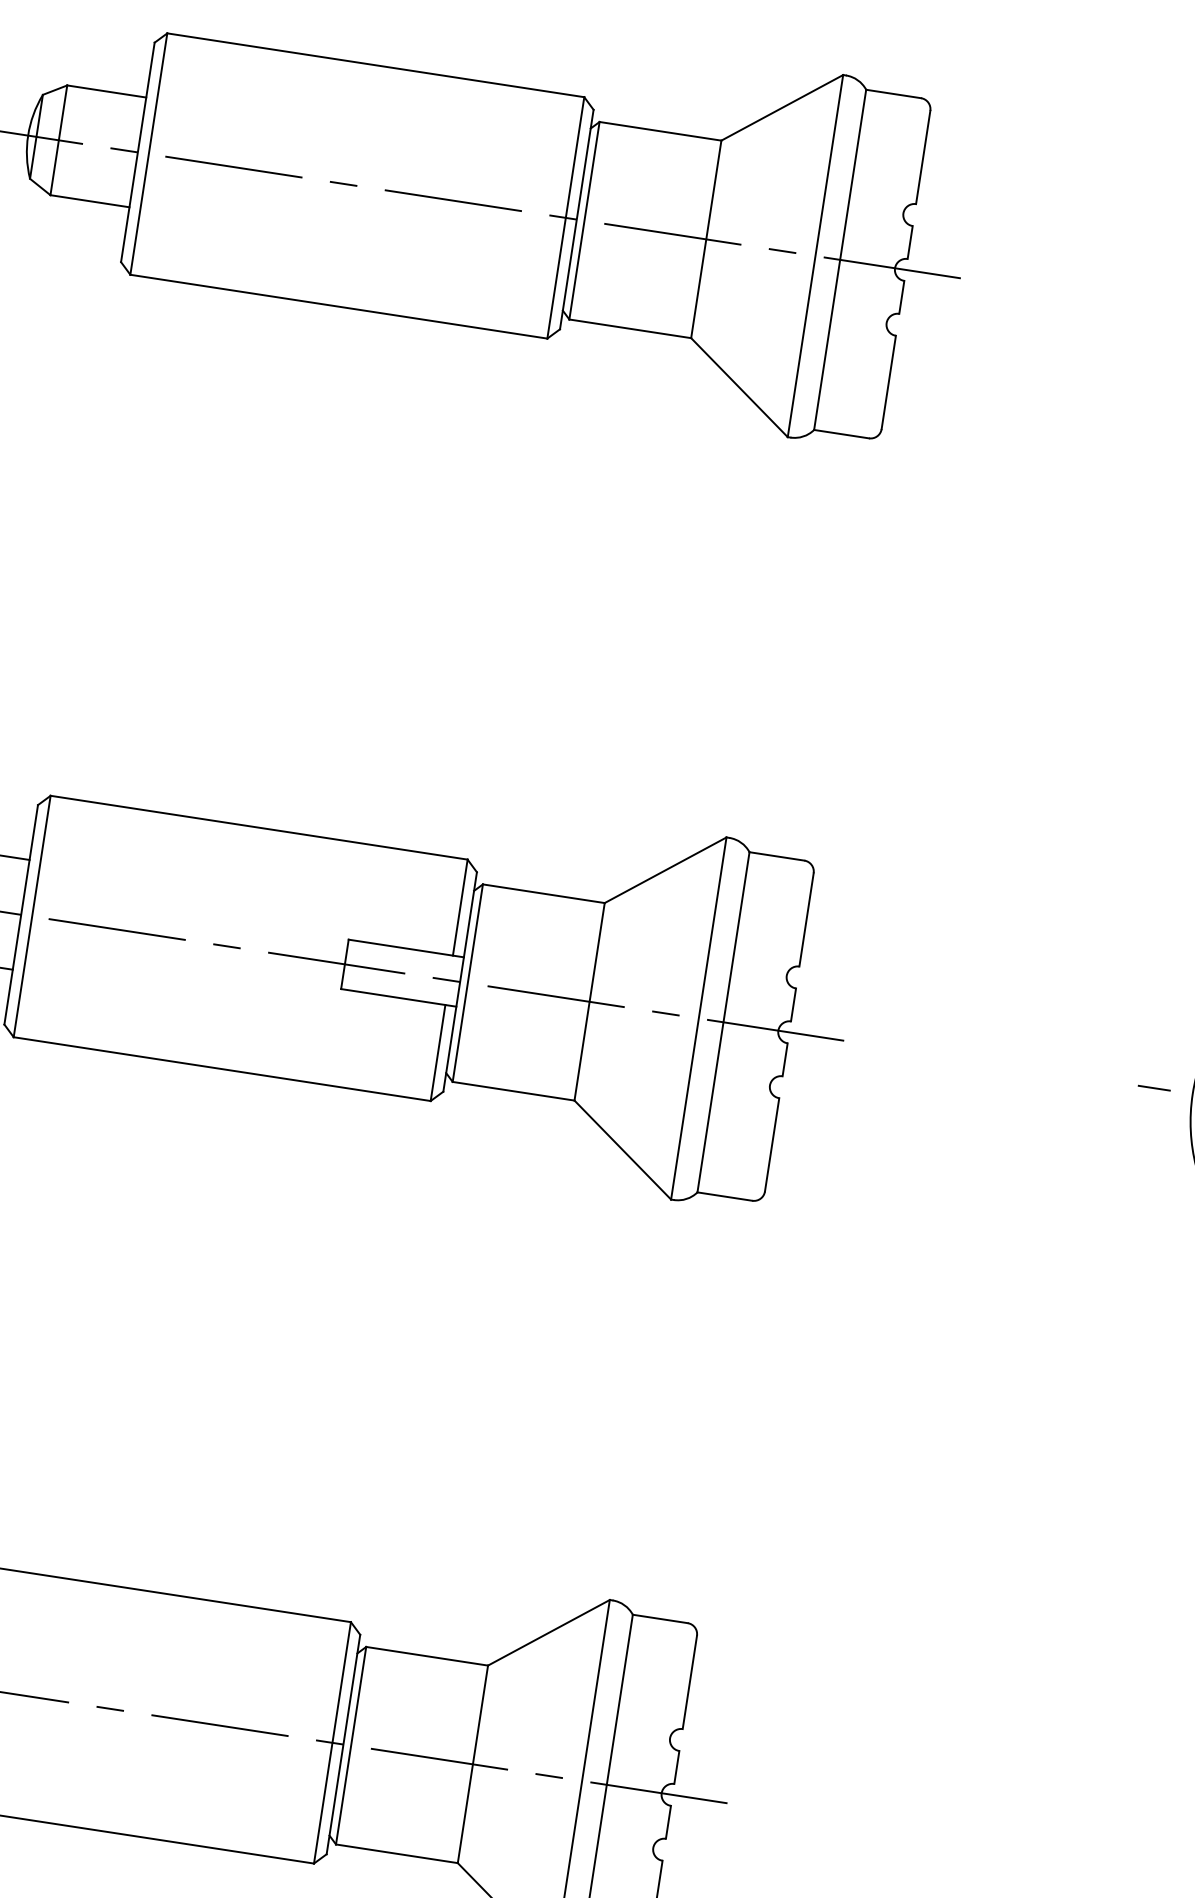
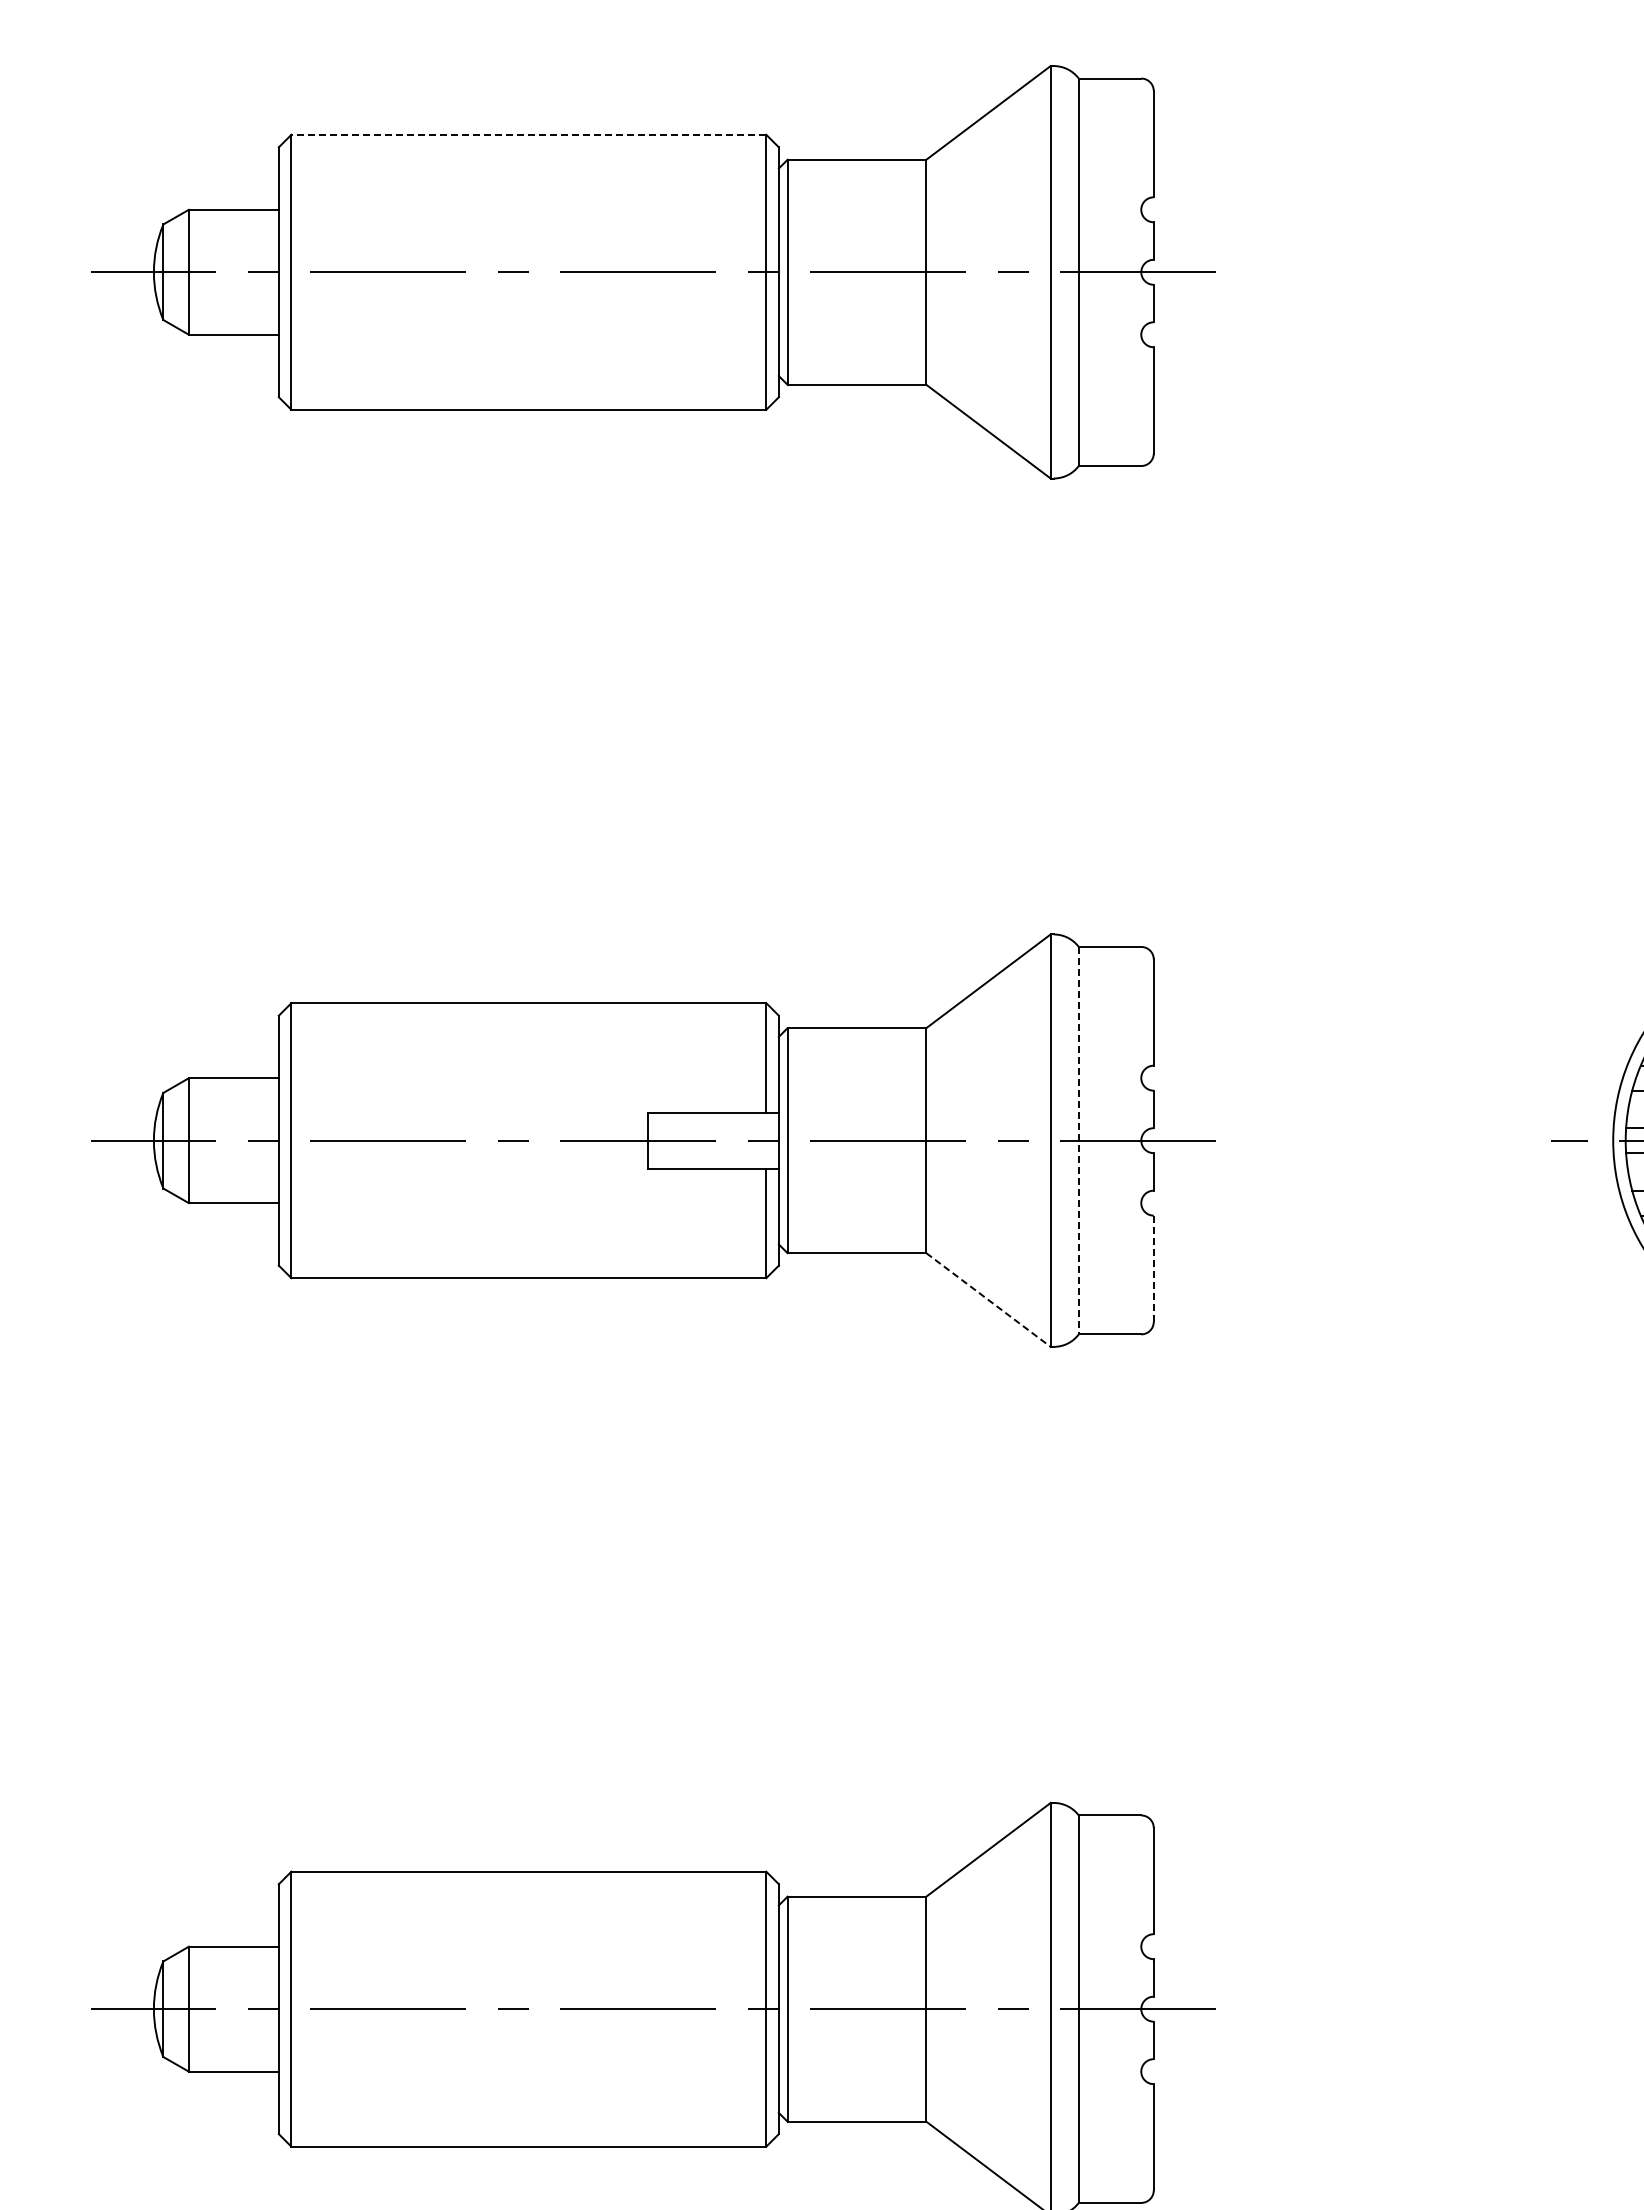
line: (375, 64) -> (528, 134), solid -> dashed
line: (723, 1022) -> (1078, 1140), solid -> dashed
line: (771, 1144) -> (1153, 1268), solid -> dashed
line: (622, 1150) -> (988, 1300), solid -> dashed

